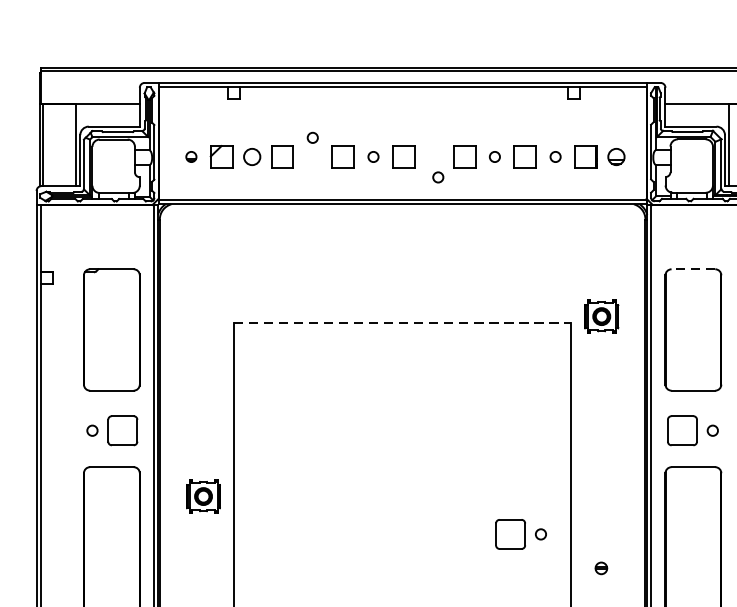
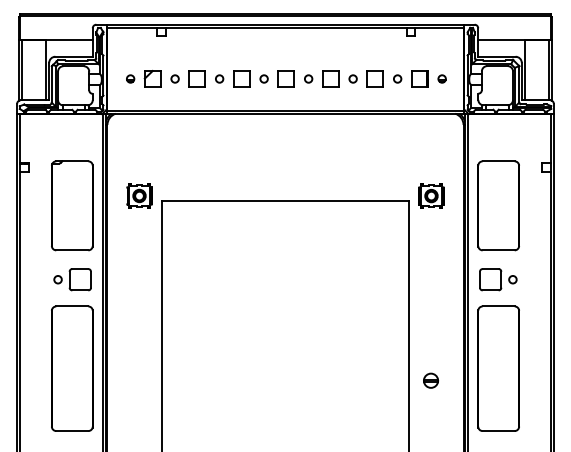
circle: (312, 137) -> (219, 78), moved
circle: (251, 156) -> (174, 78), size x0.62
part: (615, 156) -> (441, 78), size x0.62
circle: (438, 176) -> (308, 78), moved
line: (693, 269) -> (498, 161), dashed -> solid
line: (402, 322) -> (285, 200), dashed -> solid
part: (203, 495) -> (139, 195), moved
part: (521, 534) -> (372, 355), removed
part: (601, 568) -> (431, 380), size x1.67

